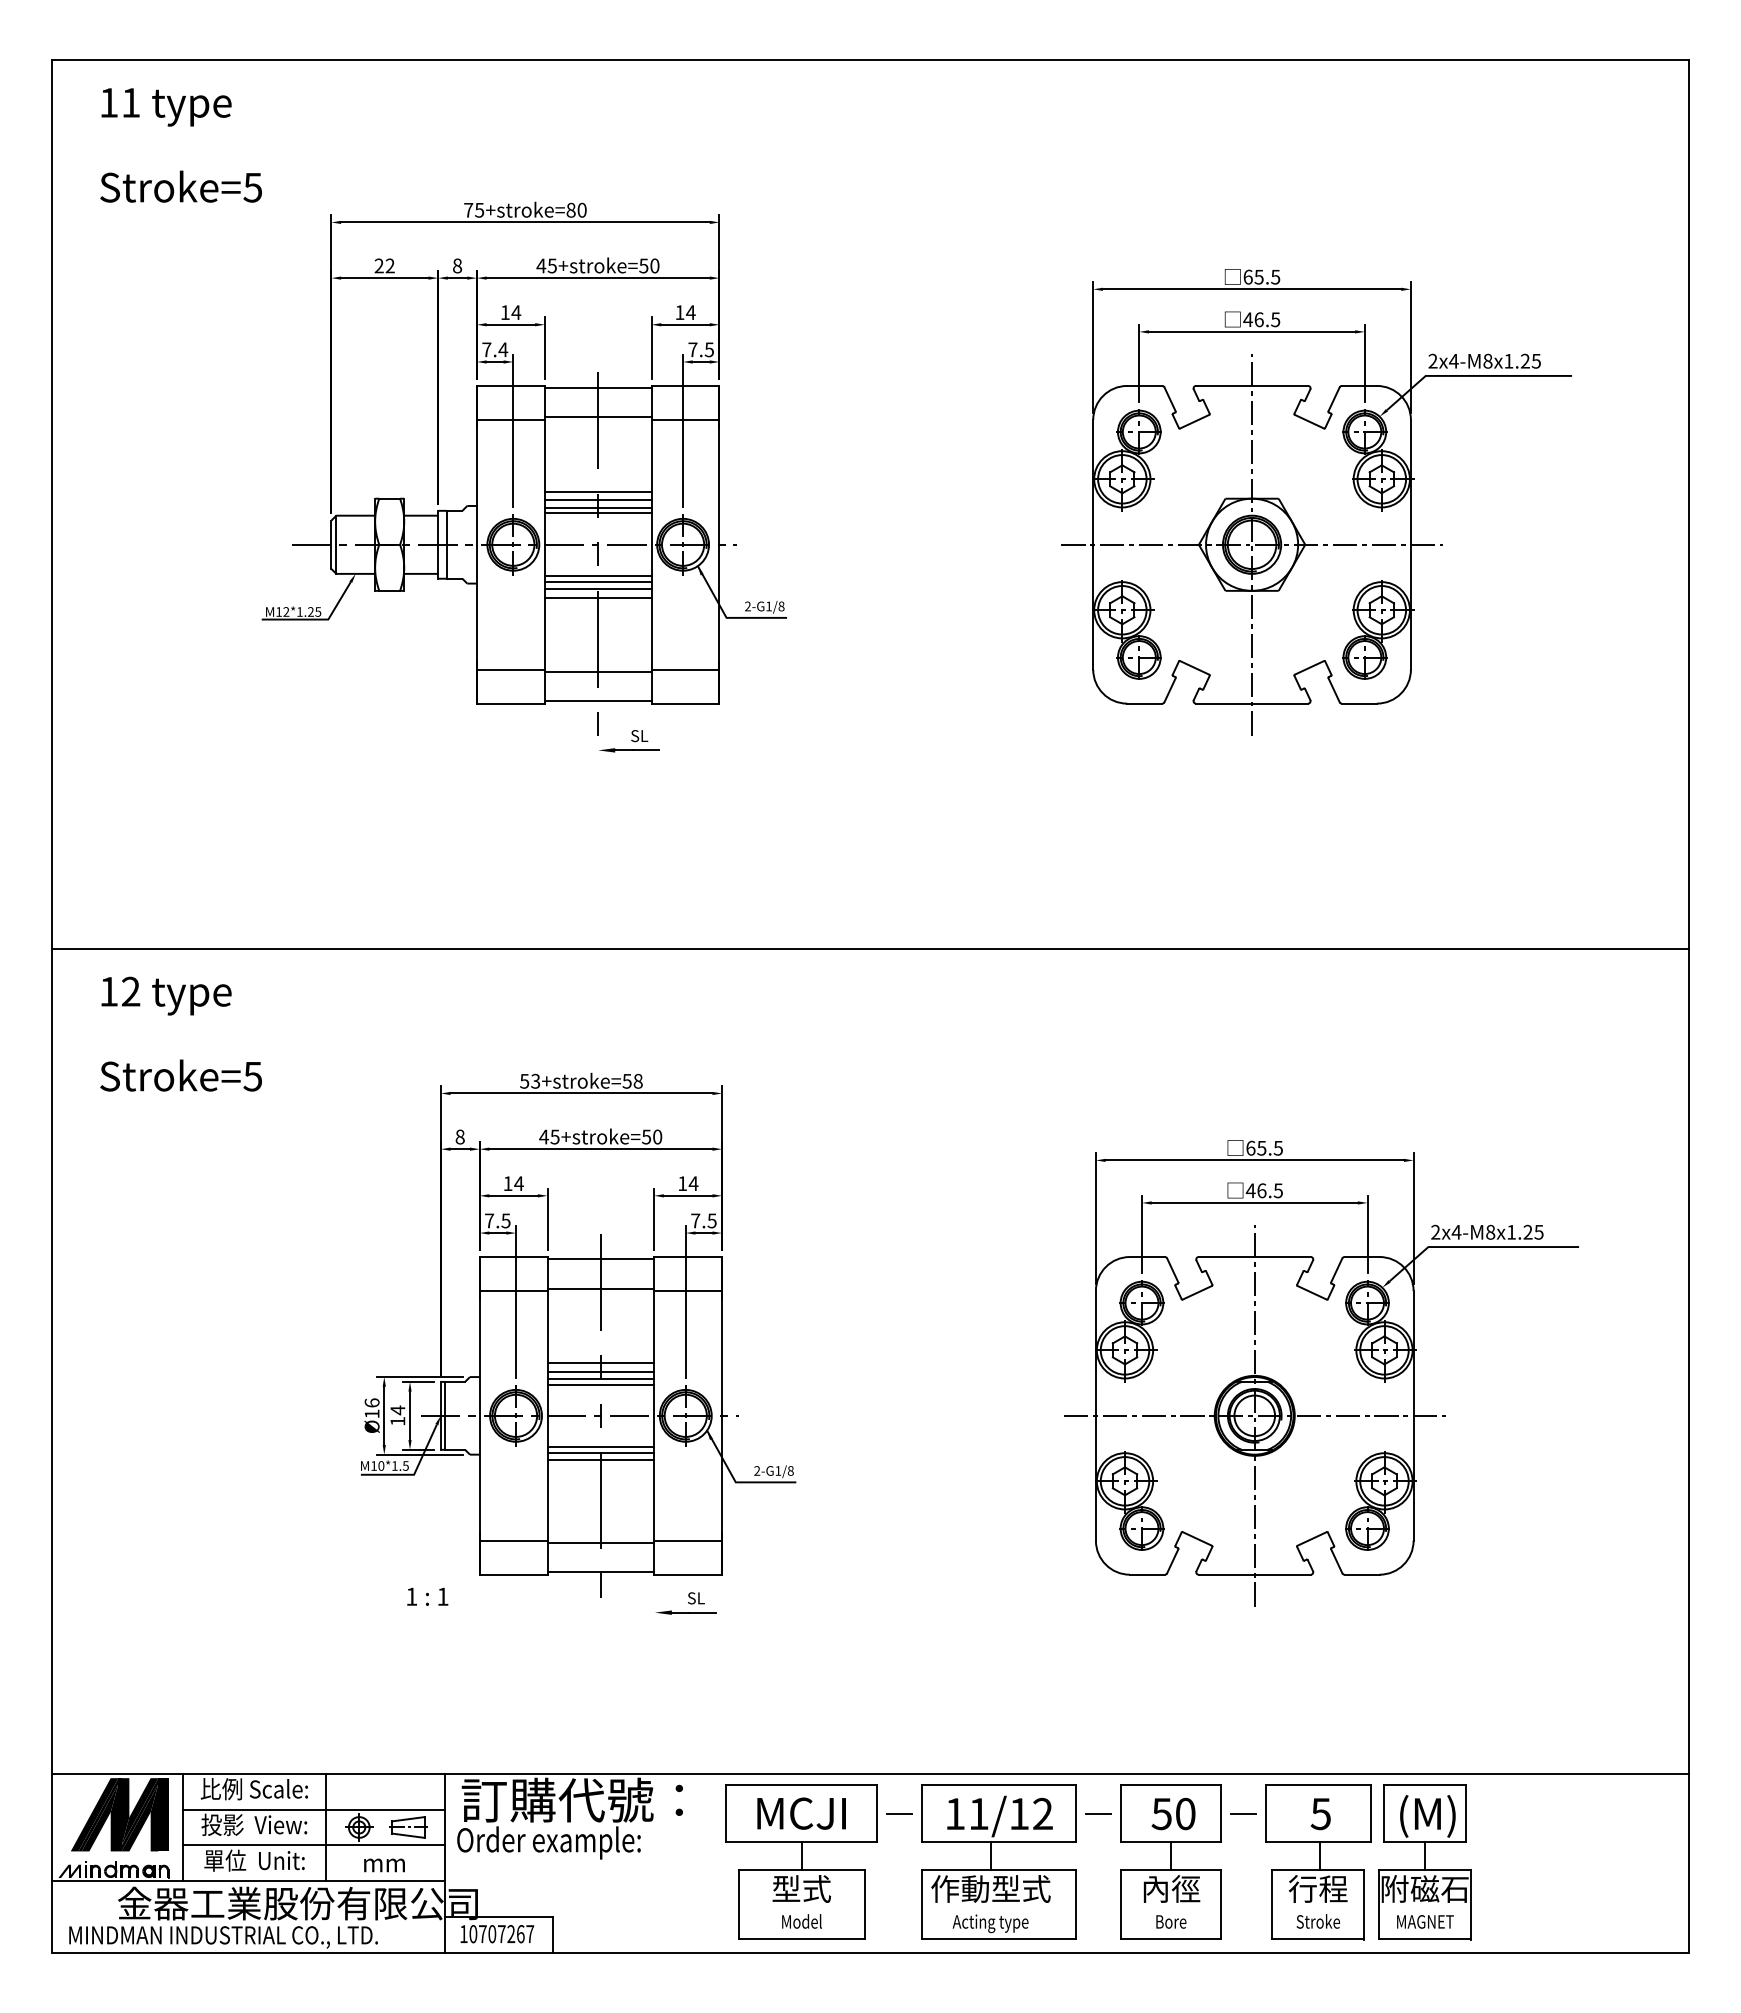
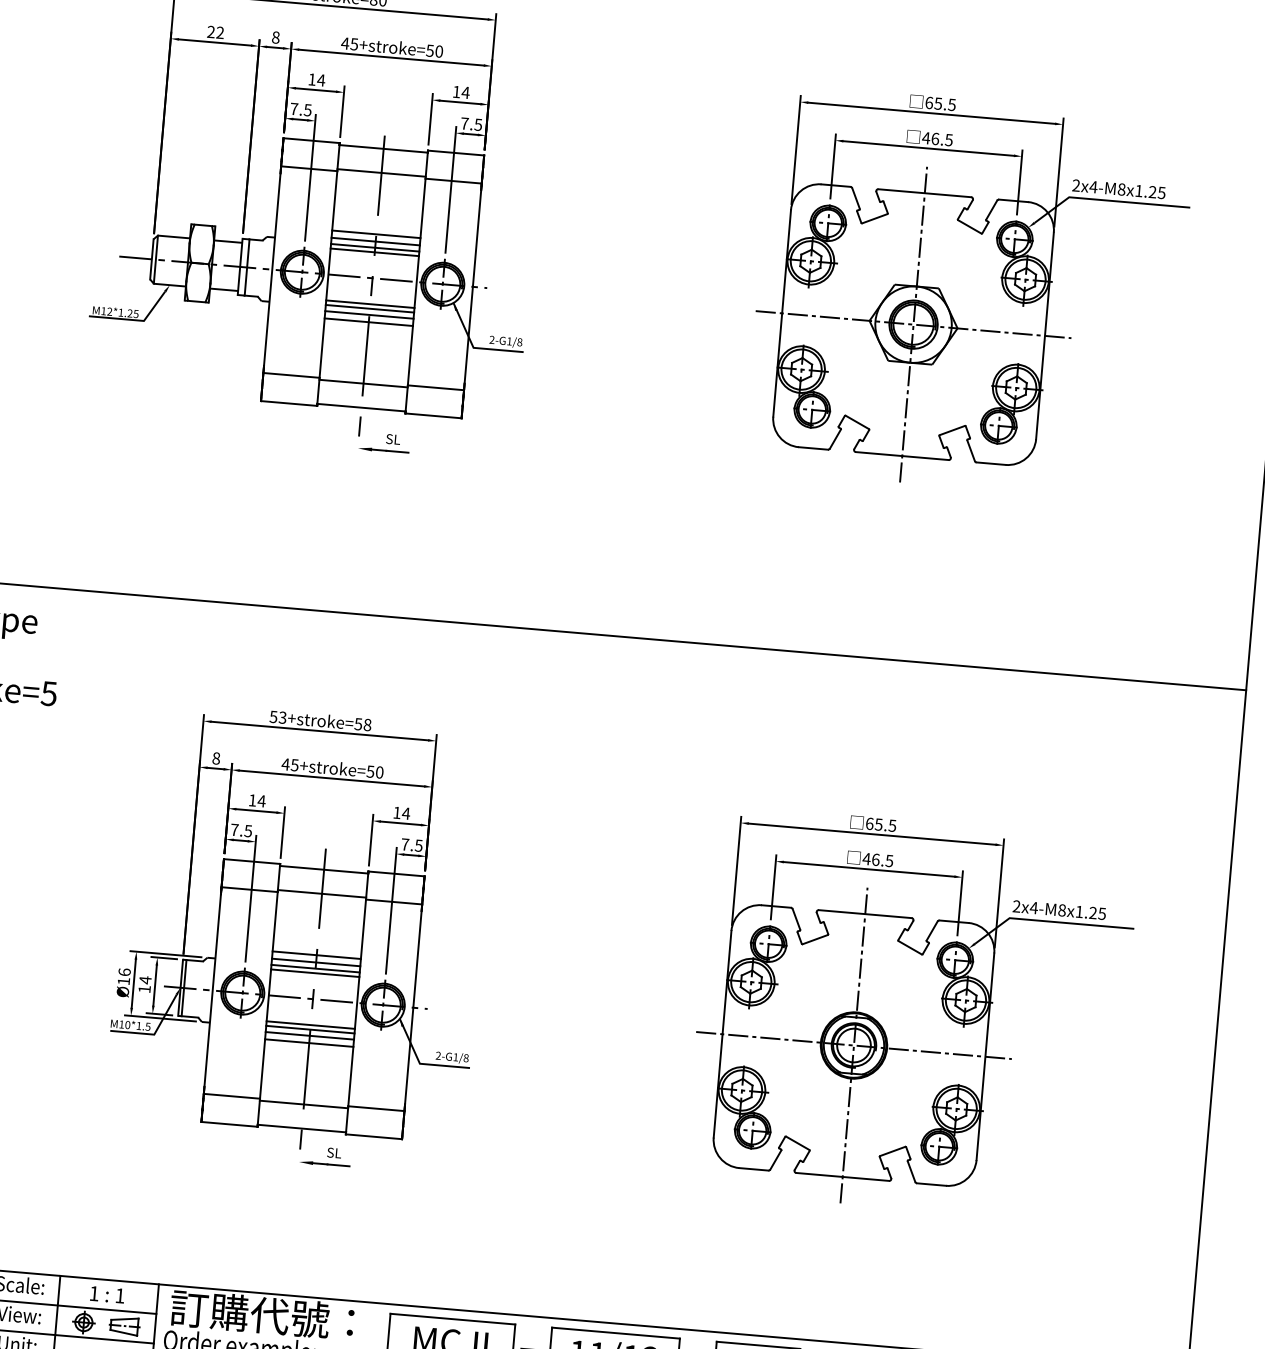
text: (503, 349) -> (308, 109), 7.4 -> 7.5
line: (600, 1468) -> (308, 1042), added
text: (427, 1596) -> (107, 1294), moved
part: (685, 1603) -> (325, 1156), moved

